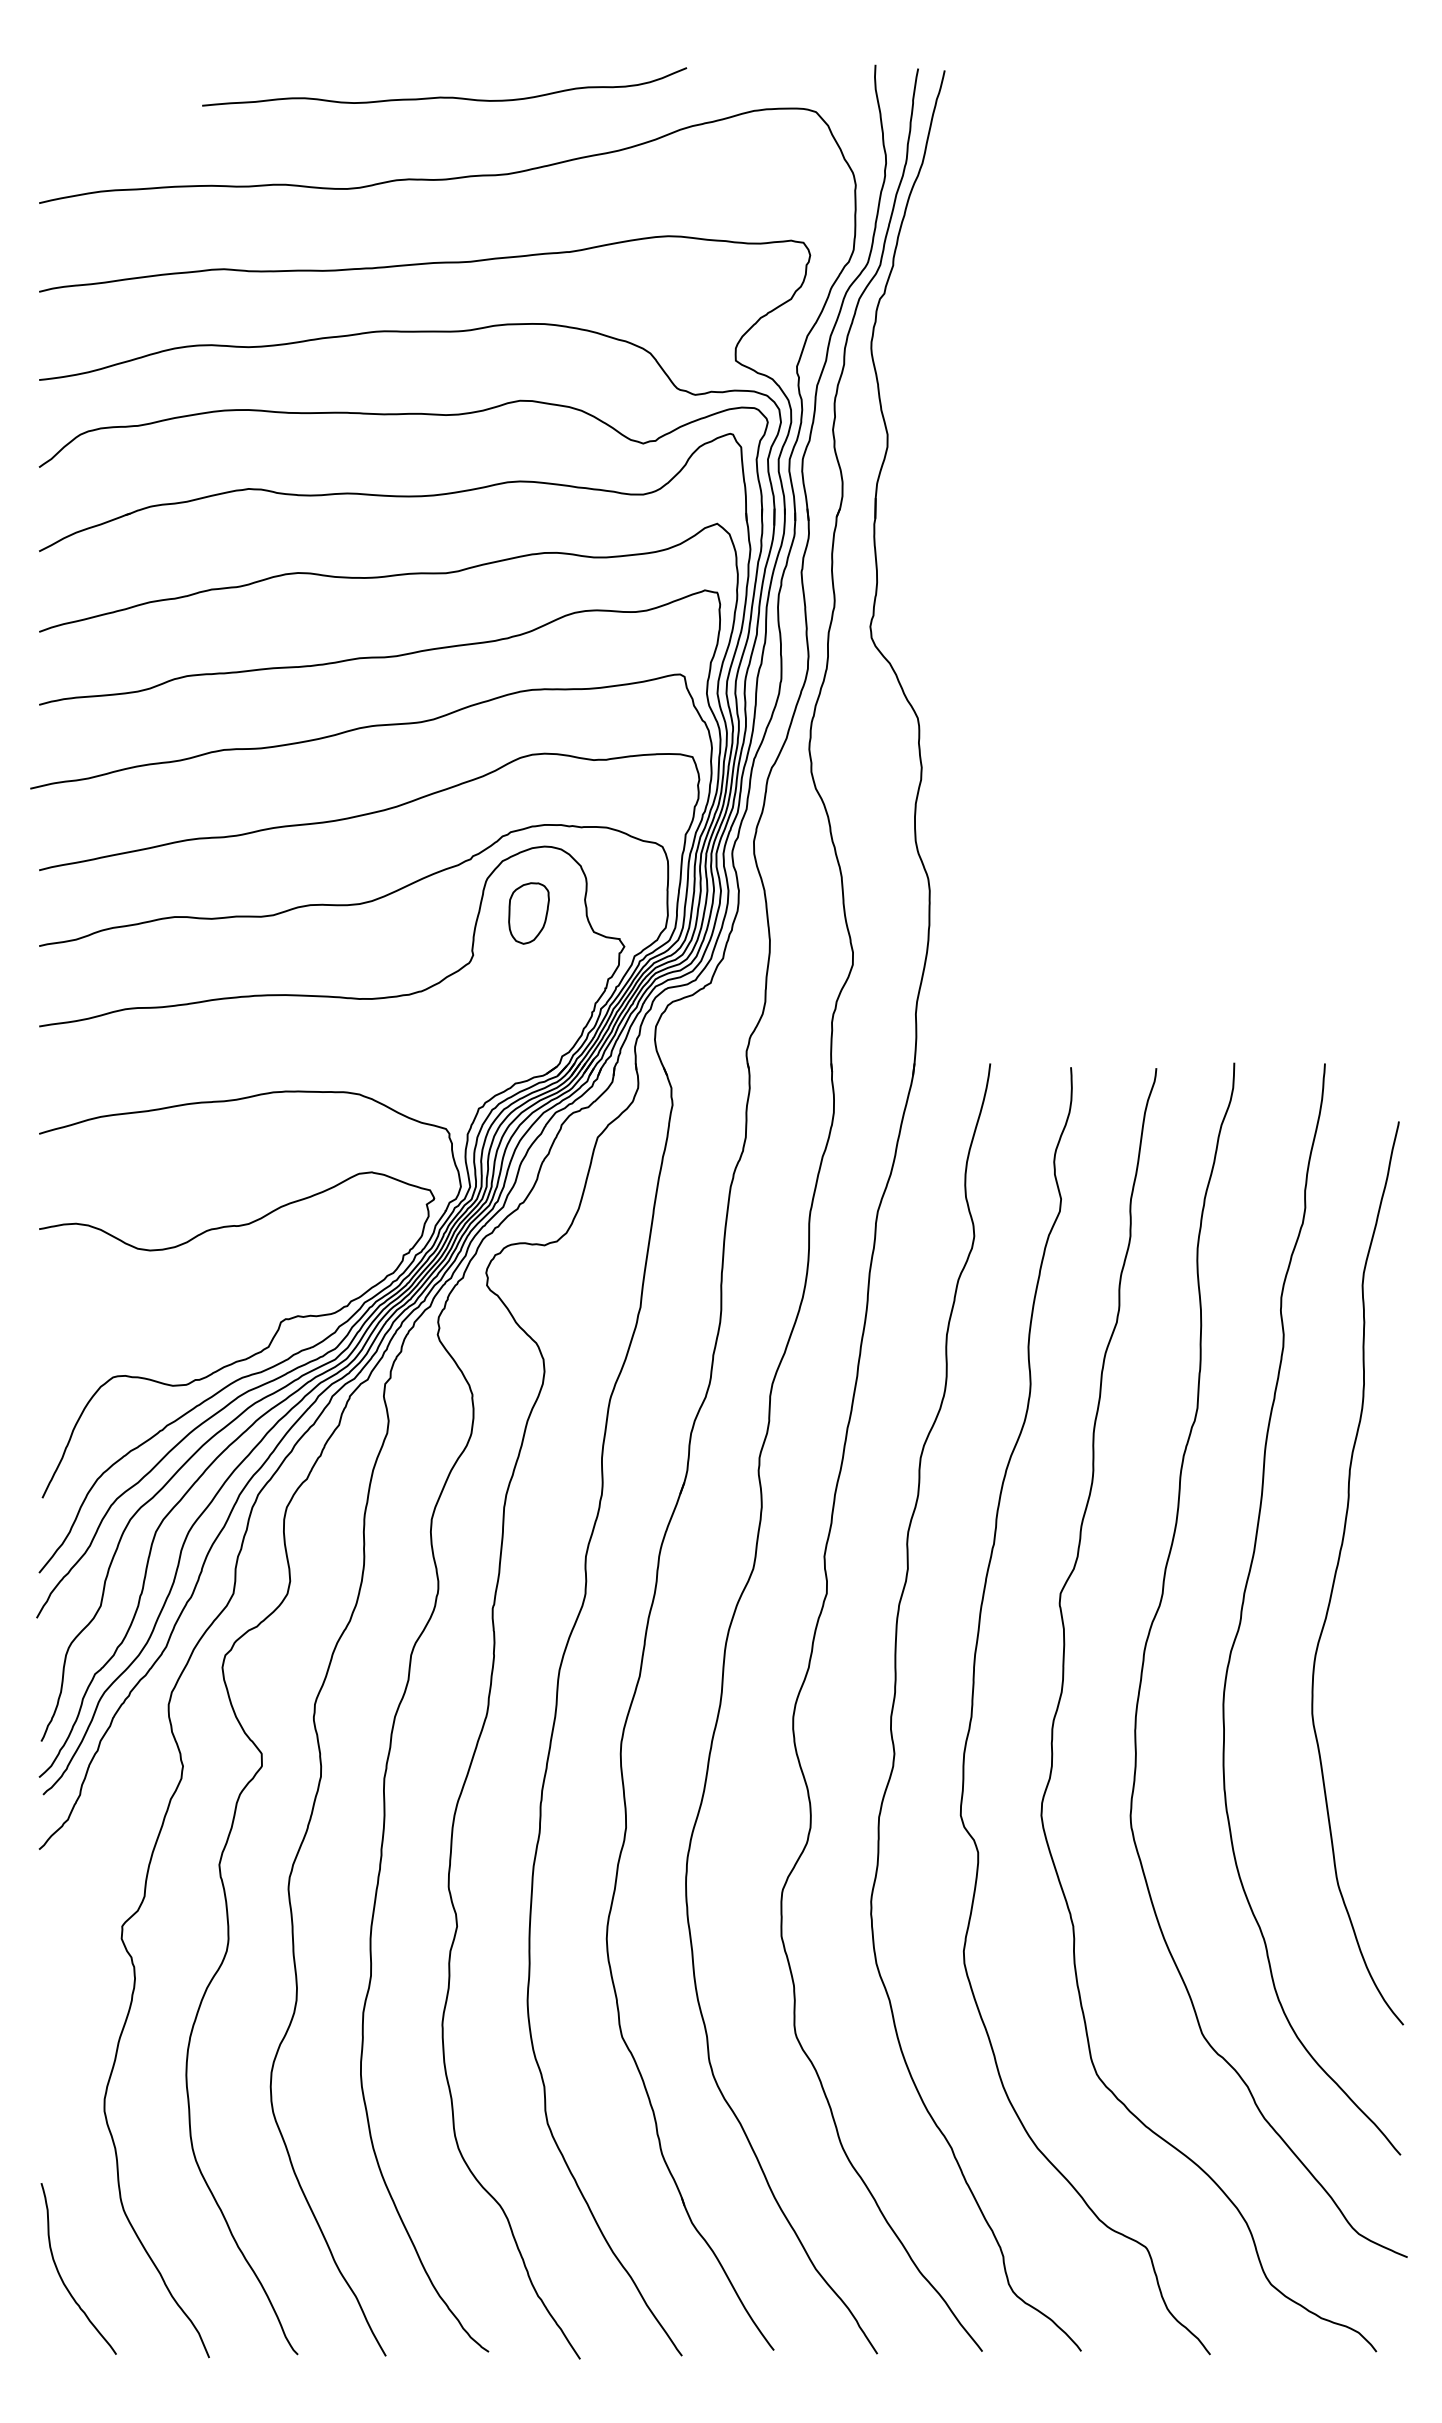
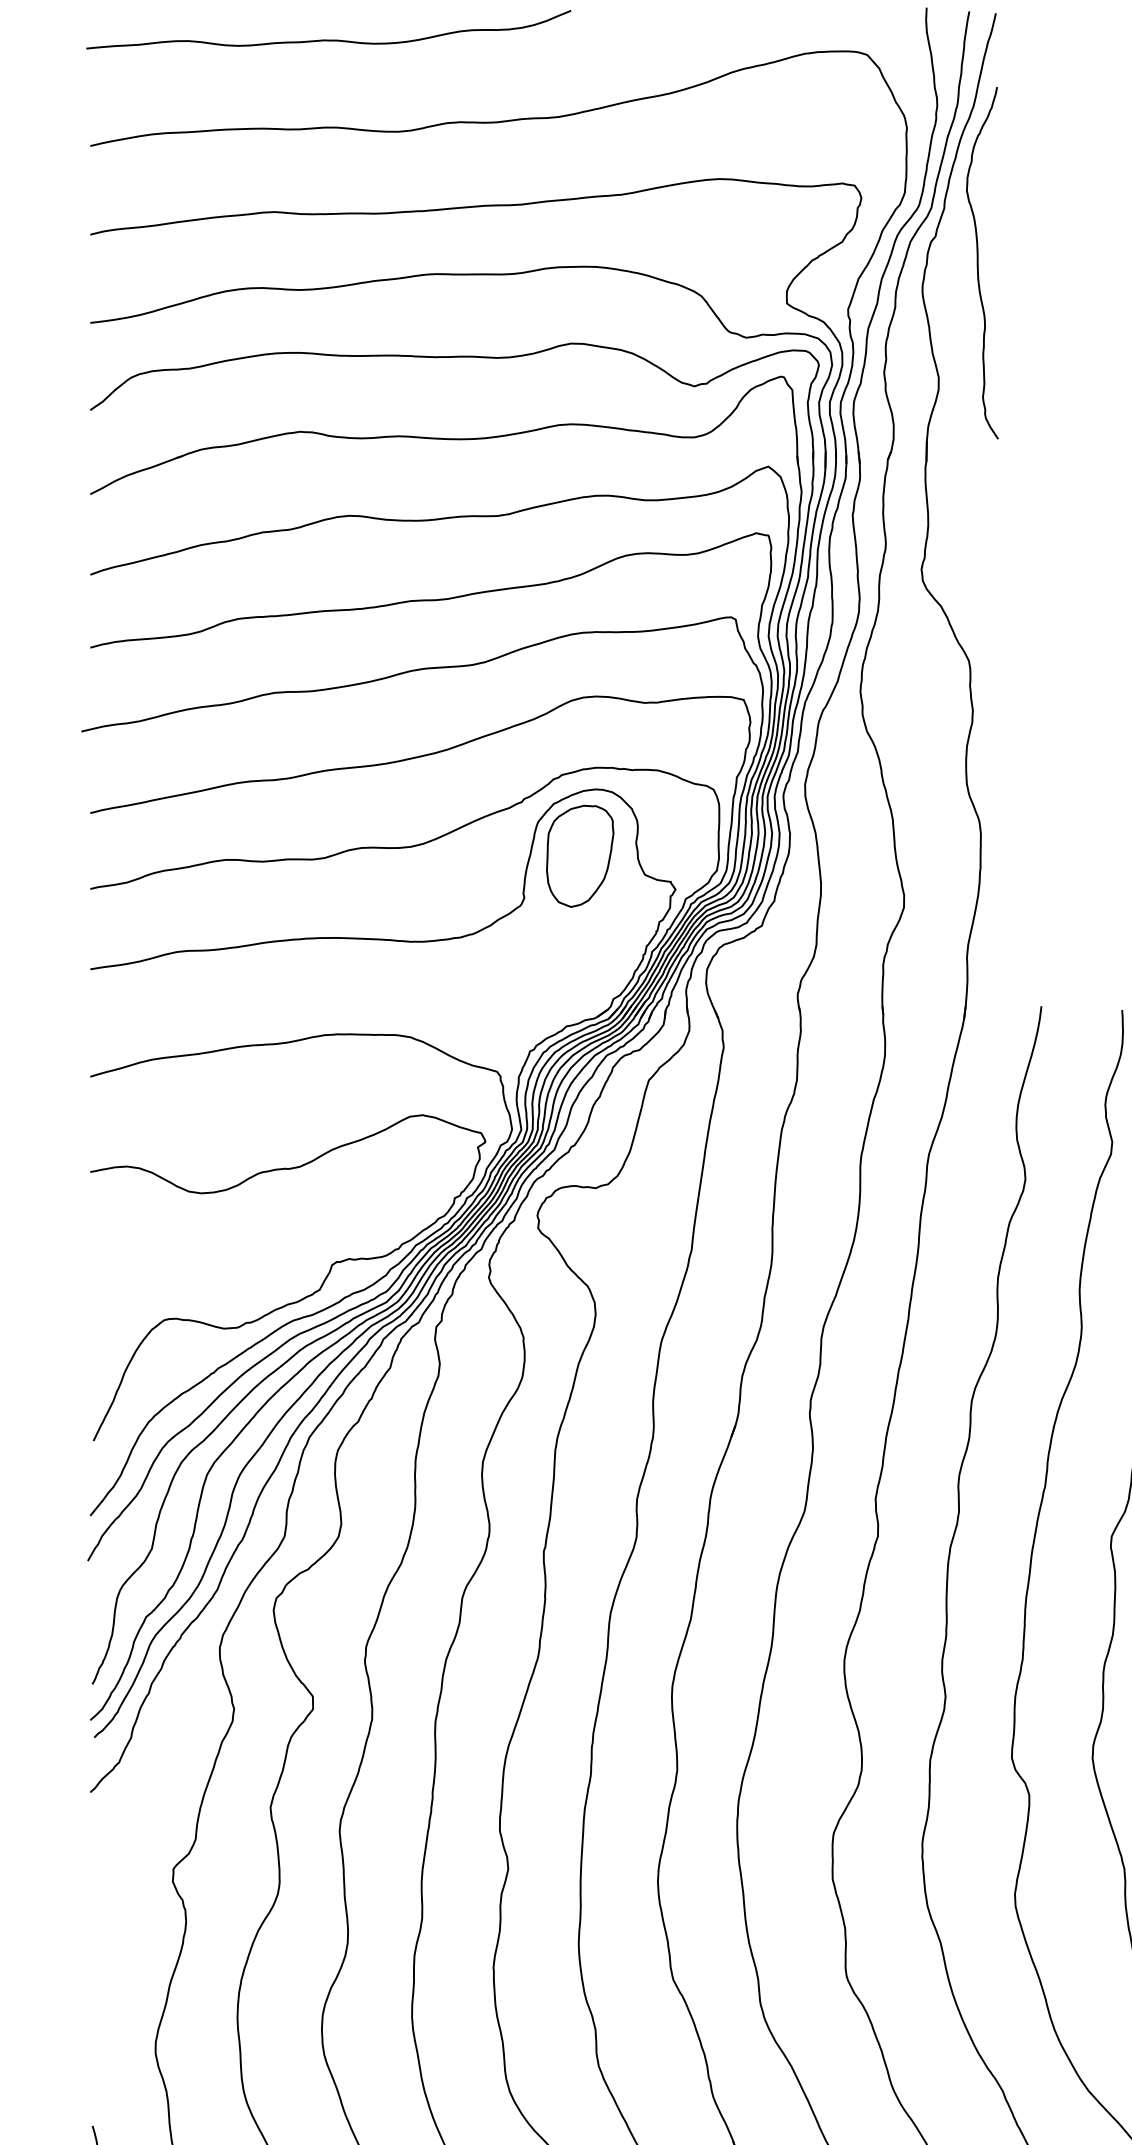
curve: (444, 96) -> (328, 39), moved
curve: (927, 320) -> (978, 263), added
part: (528, 913) -> (579, 856), size x1.67

